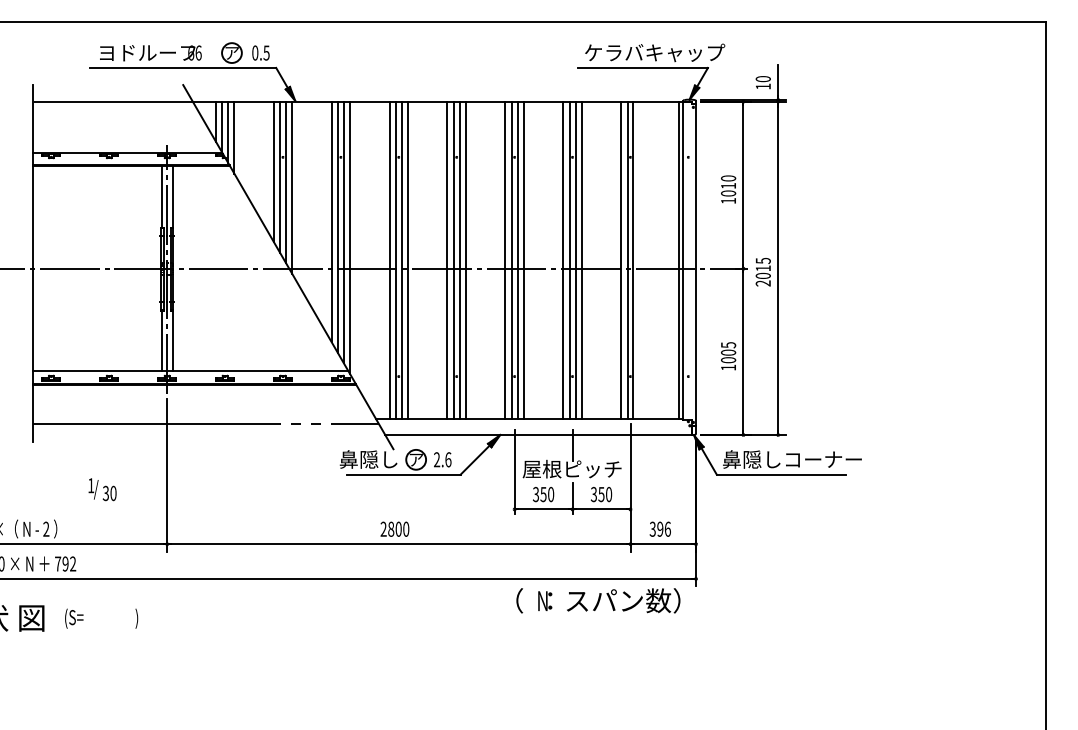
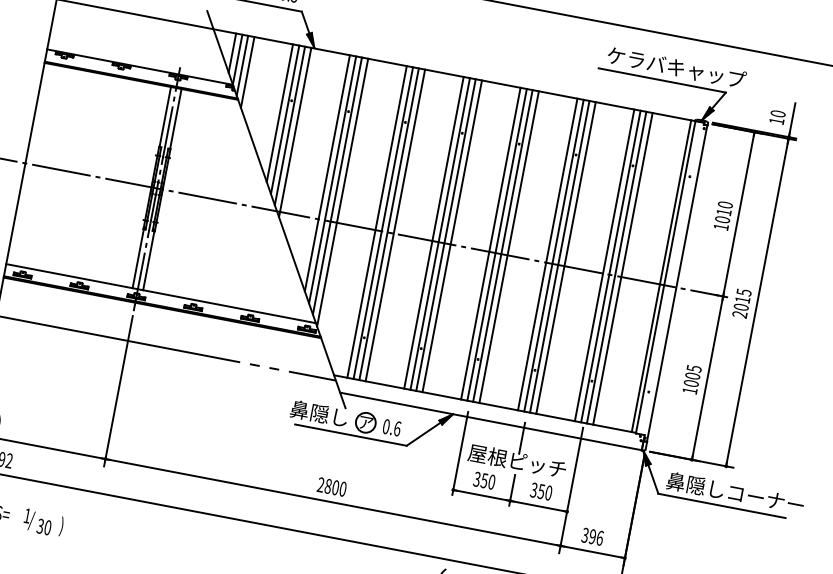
line: (639, 260) -> (622, 268), added
text: (437, 459) -> (386, 426), 2.6 -> 0.6
text: (102, 489) -> (37, 521), moved

